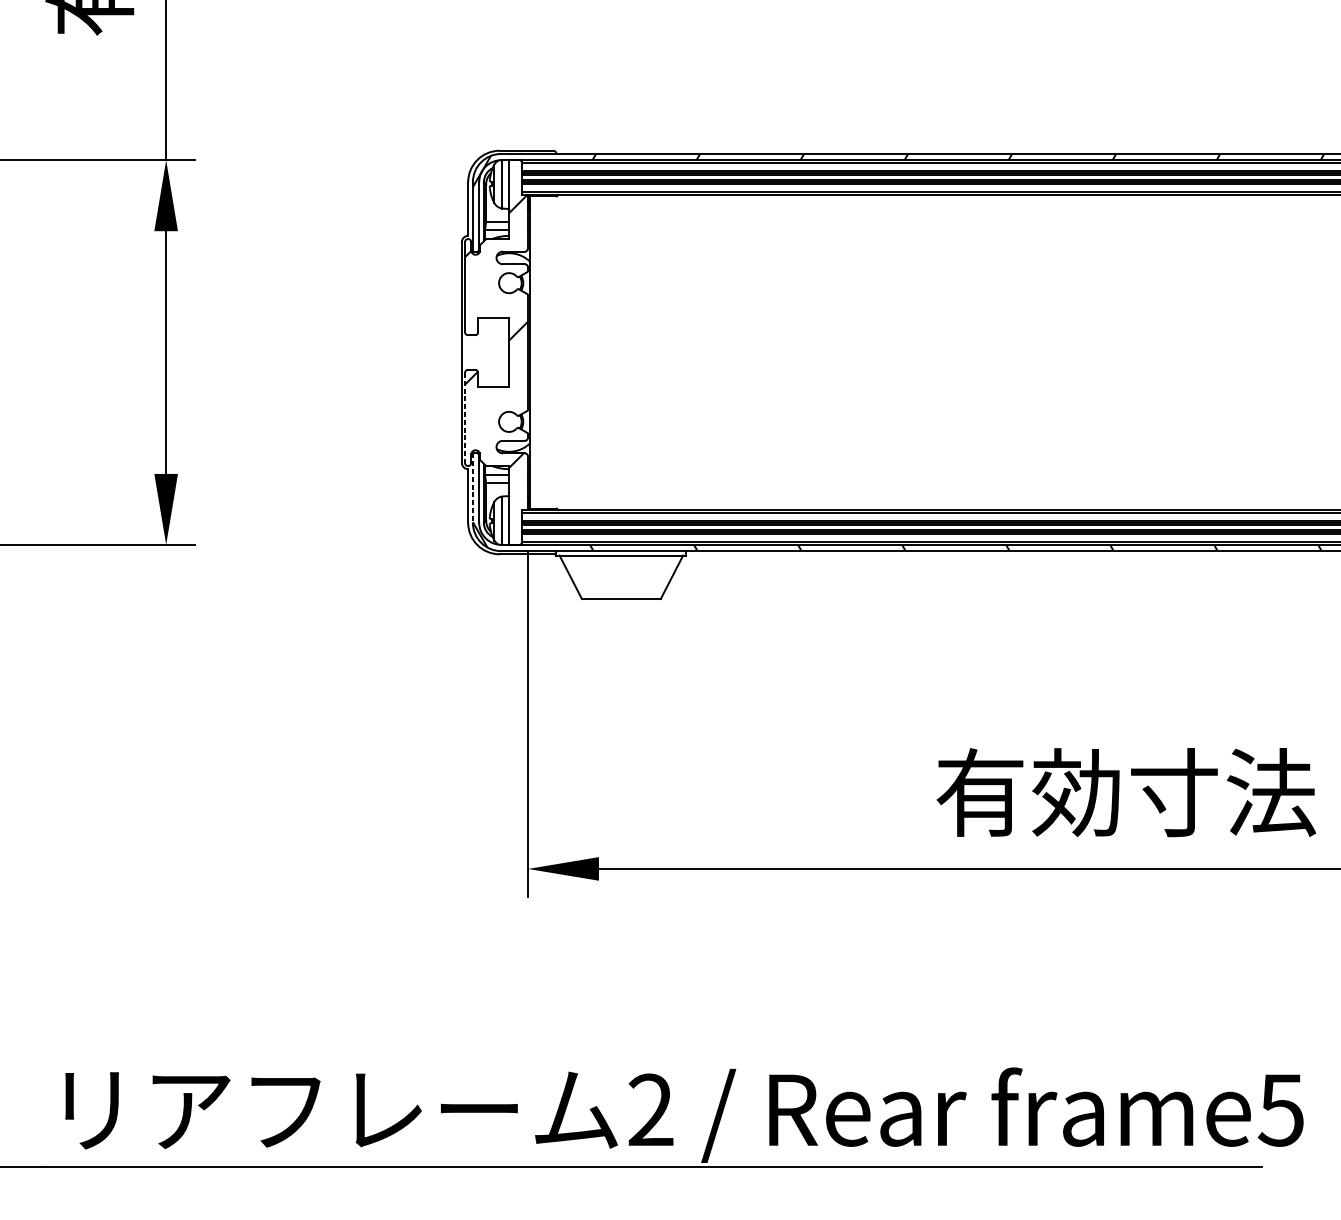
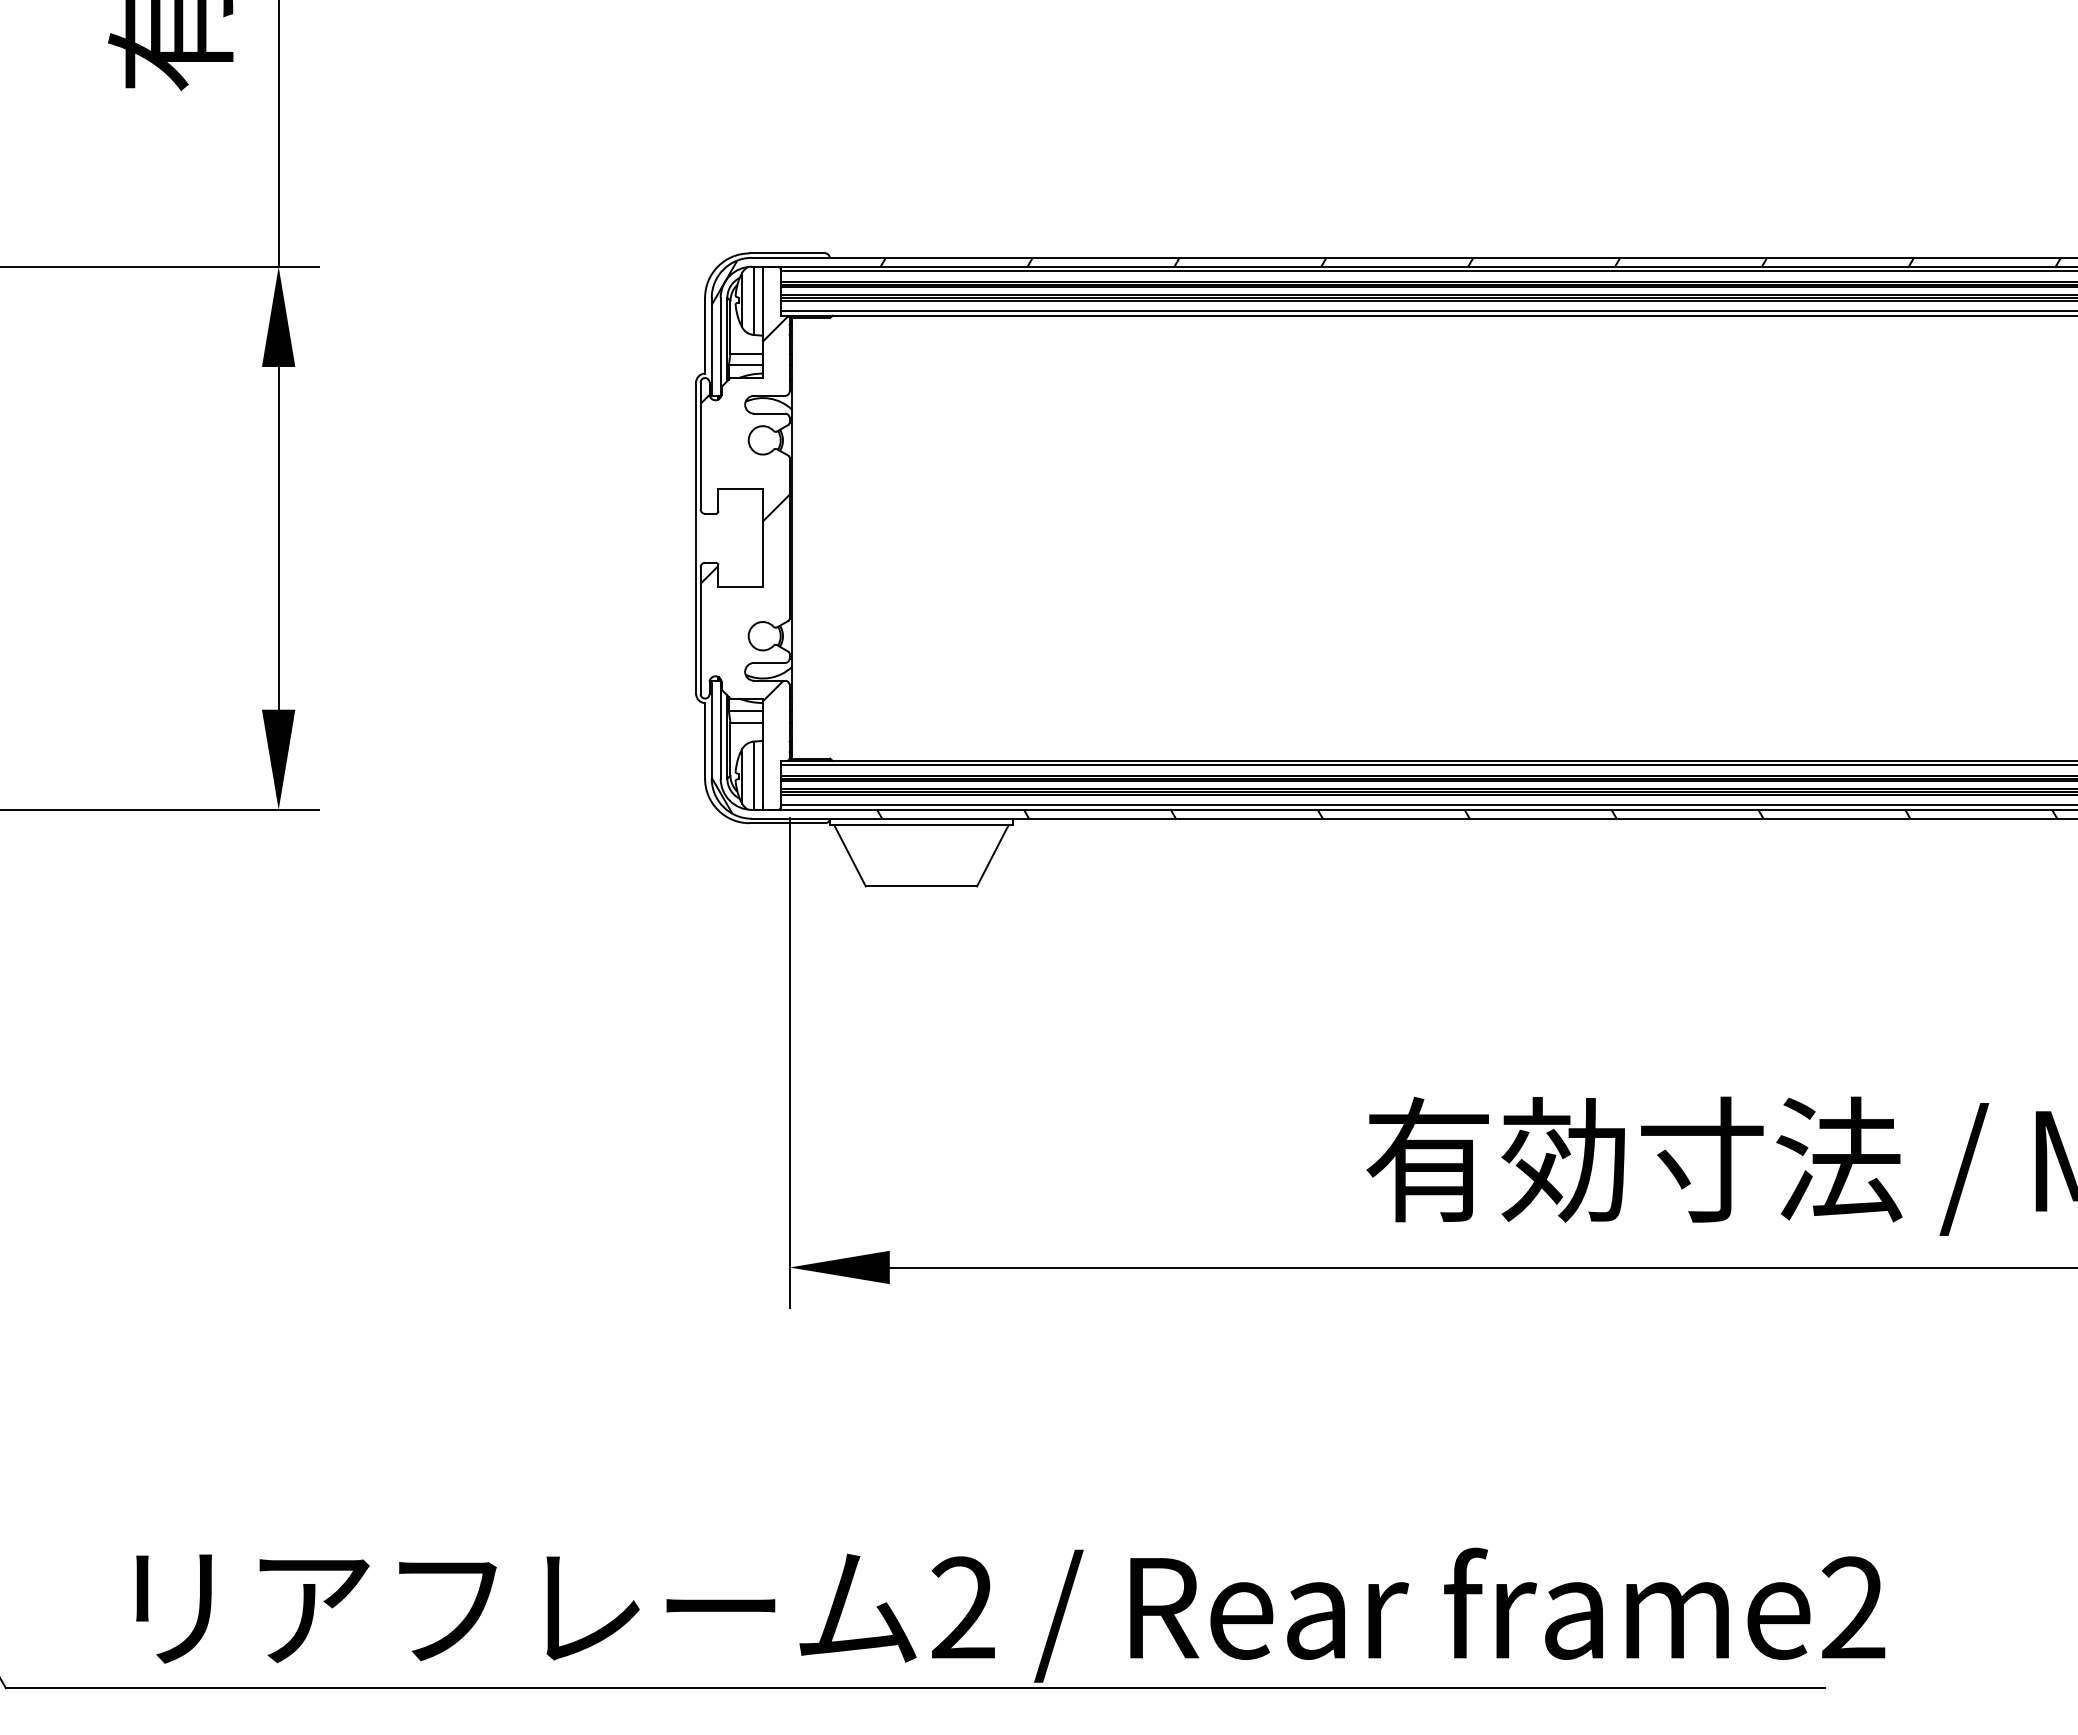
line: (464, 418) -> (700, 631), dashed -> solid
line: (472, 487) -> (711, 729), dashed -> solid
text: (1280, 1109) -> (1852, 1607), frame5 -> frame2

